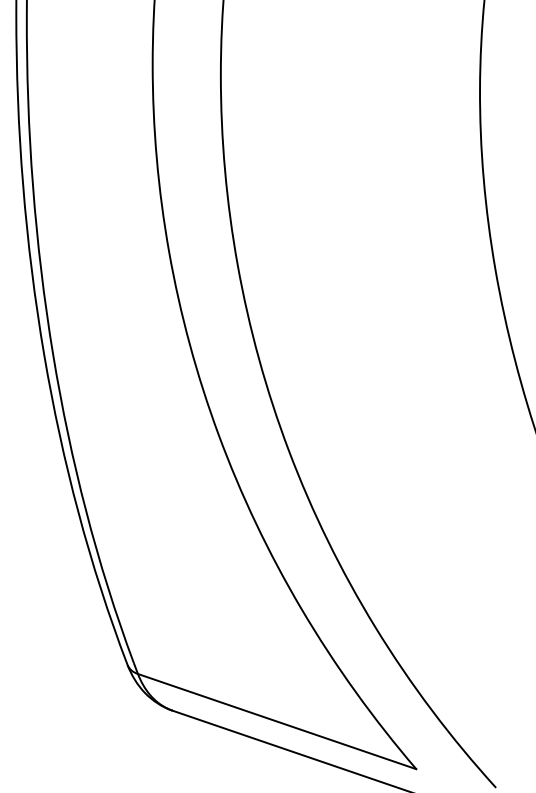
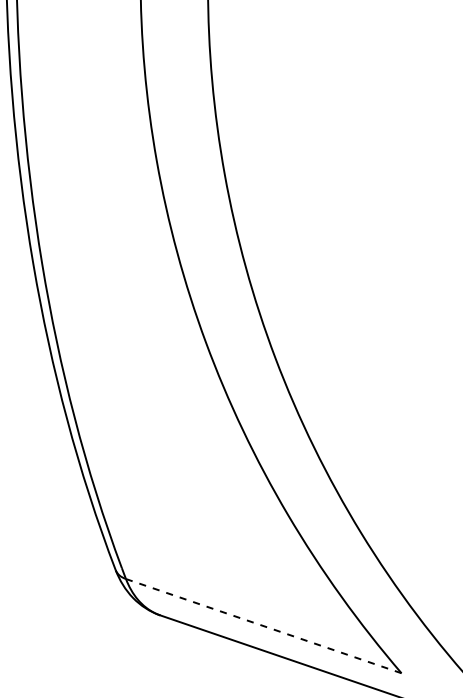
line: (276, 721) -> (263, 626), solid -> dashed

